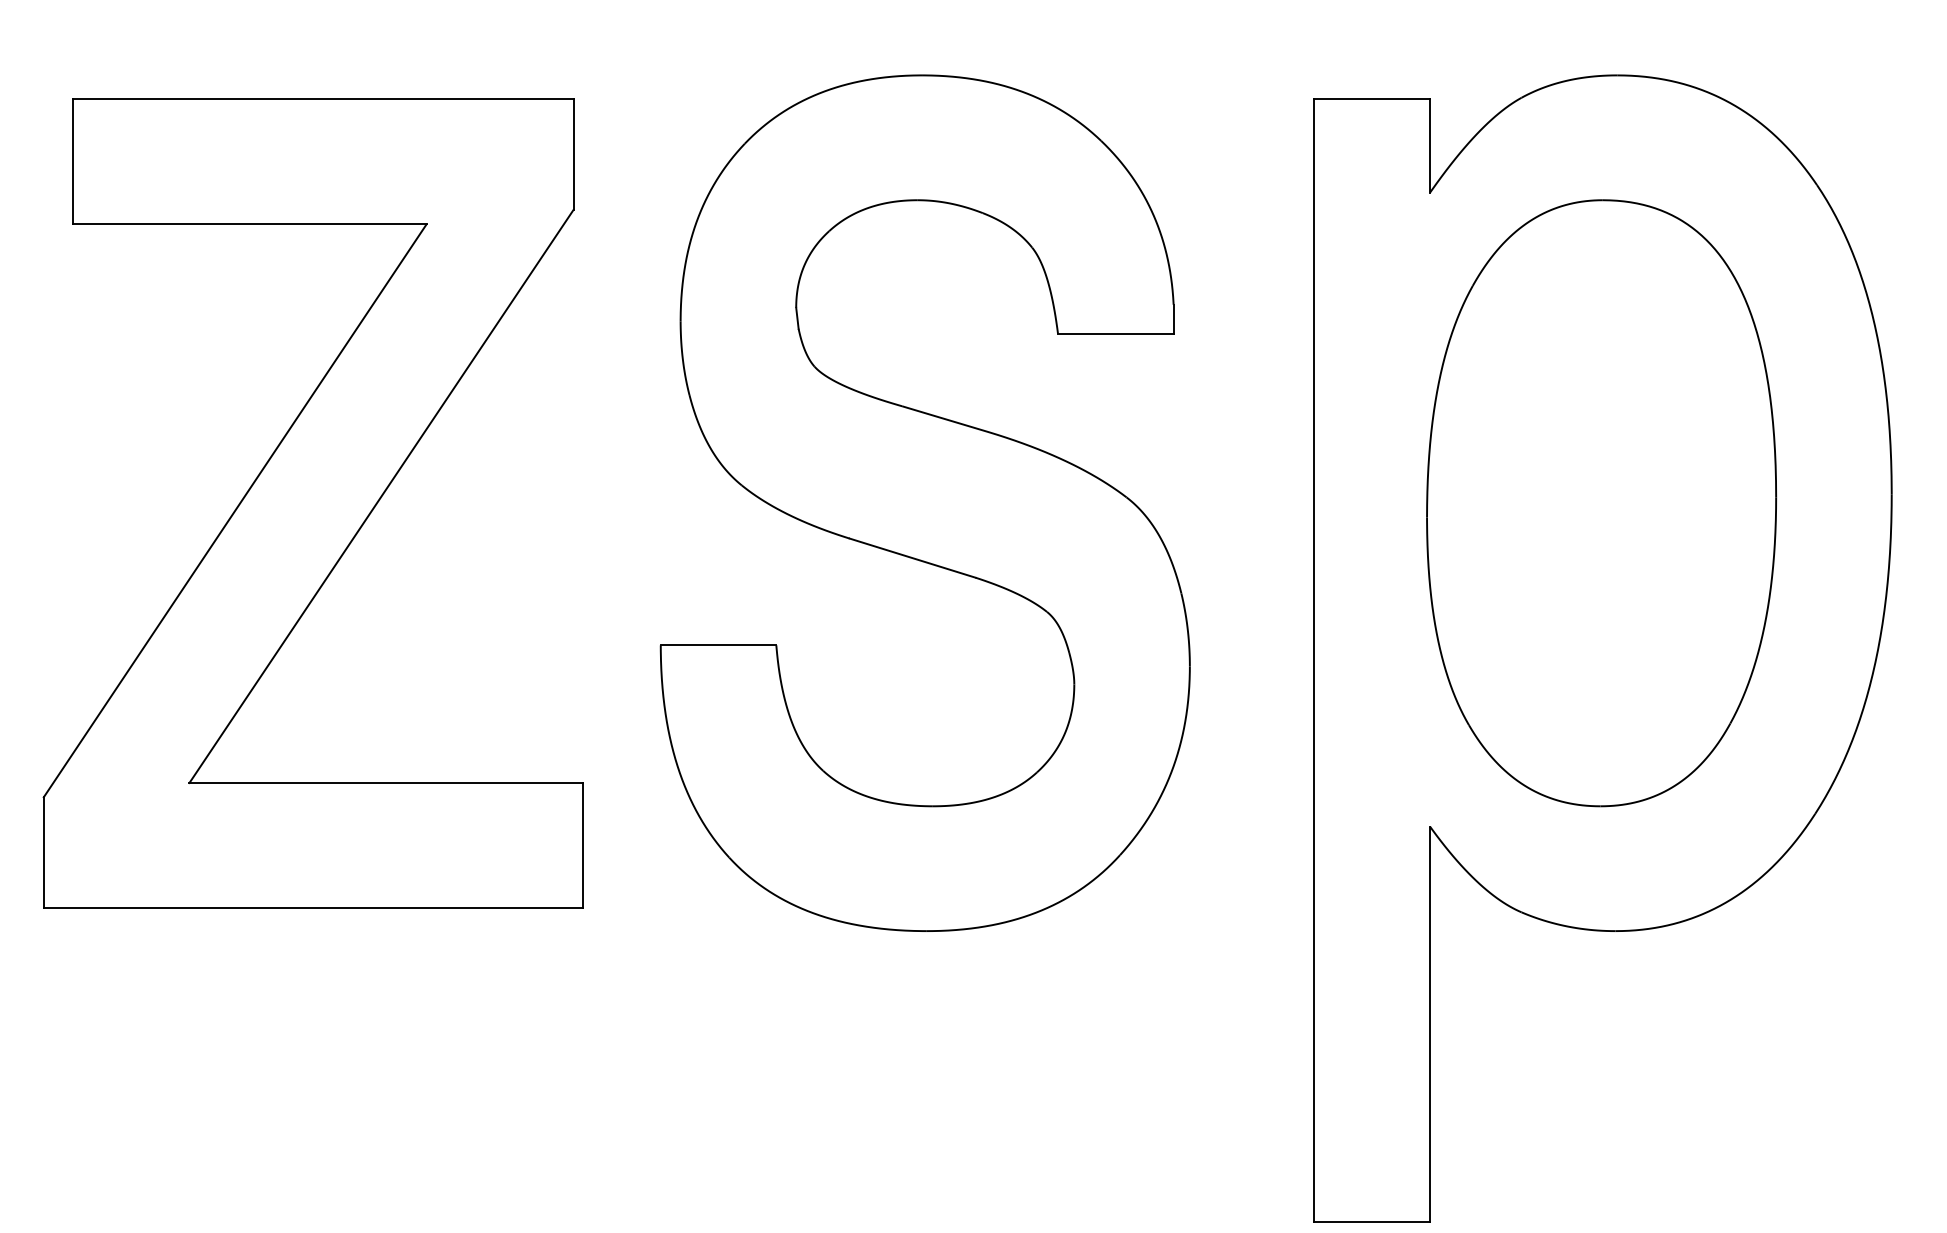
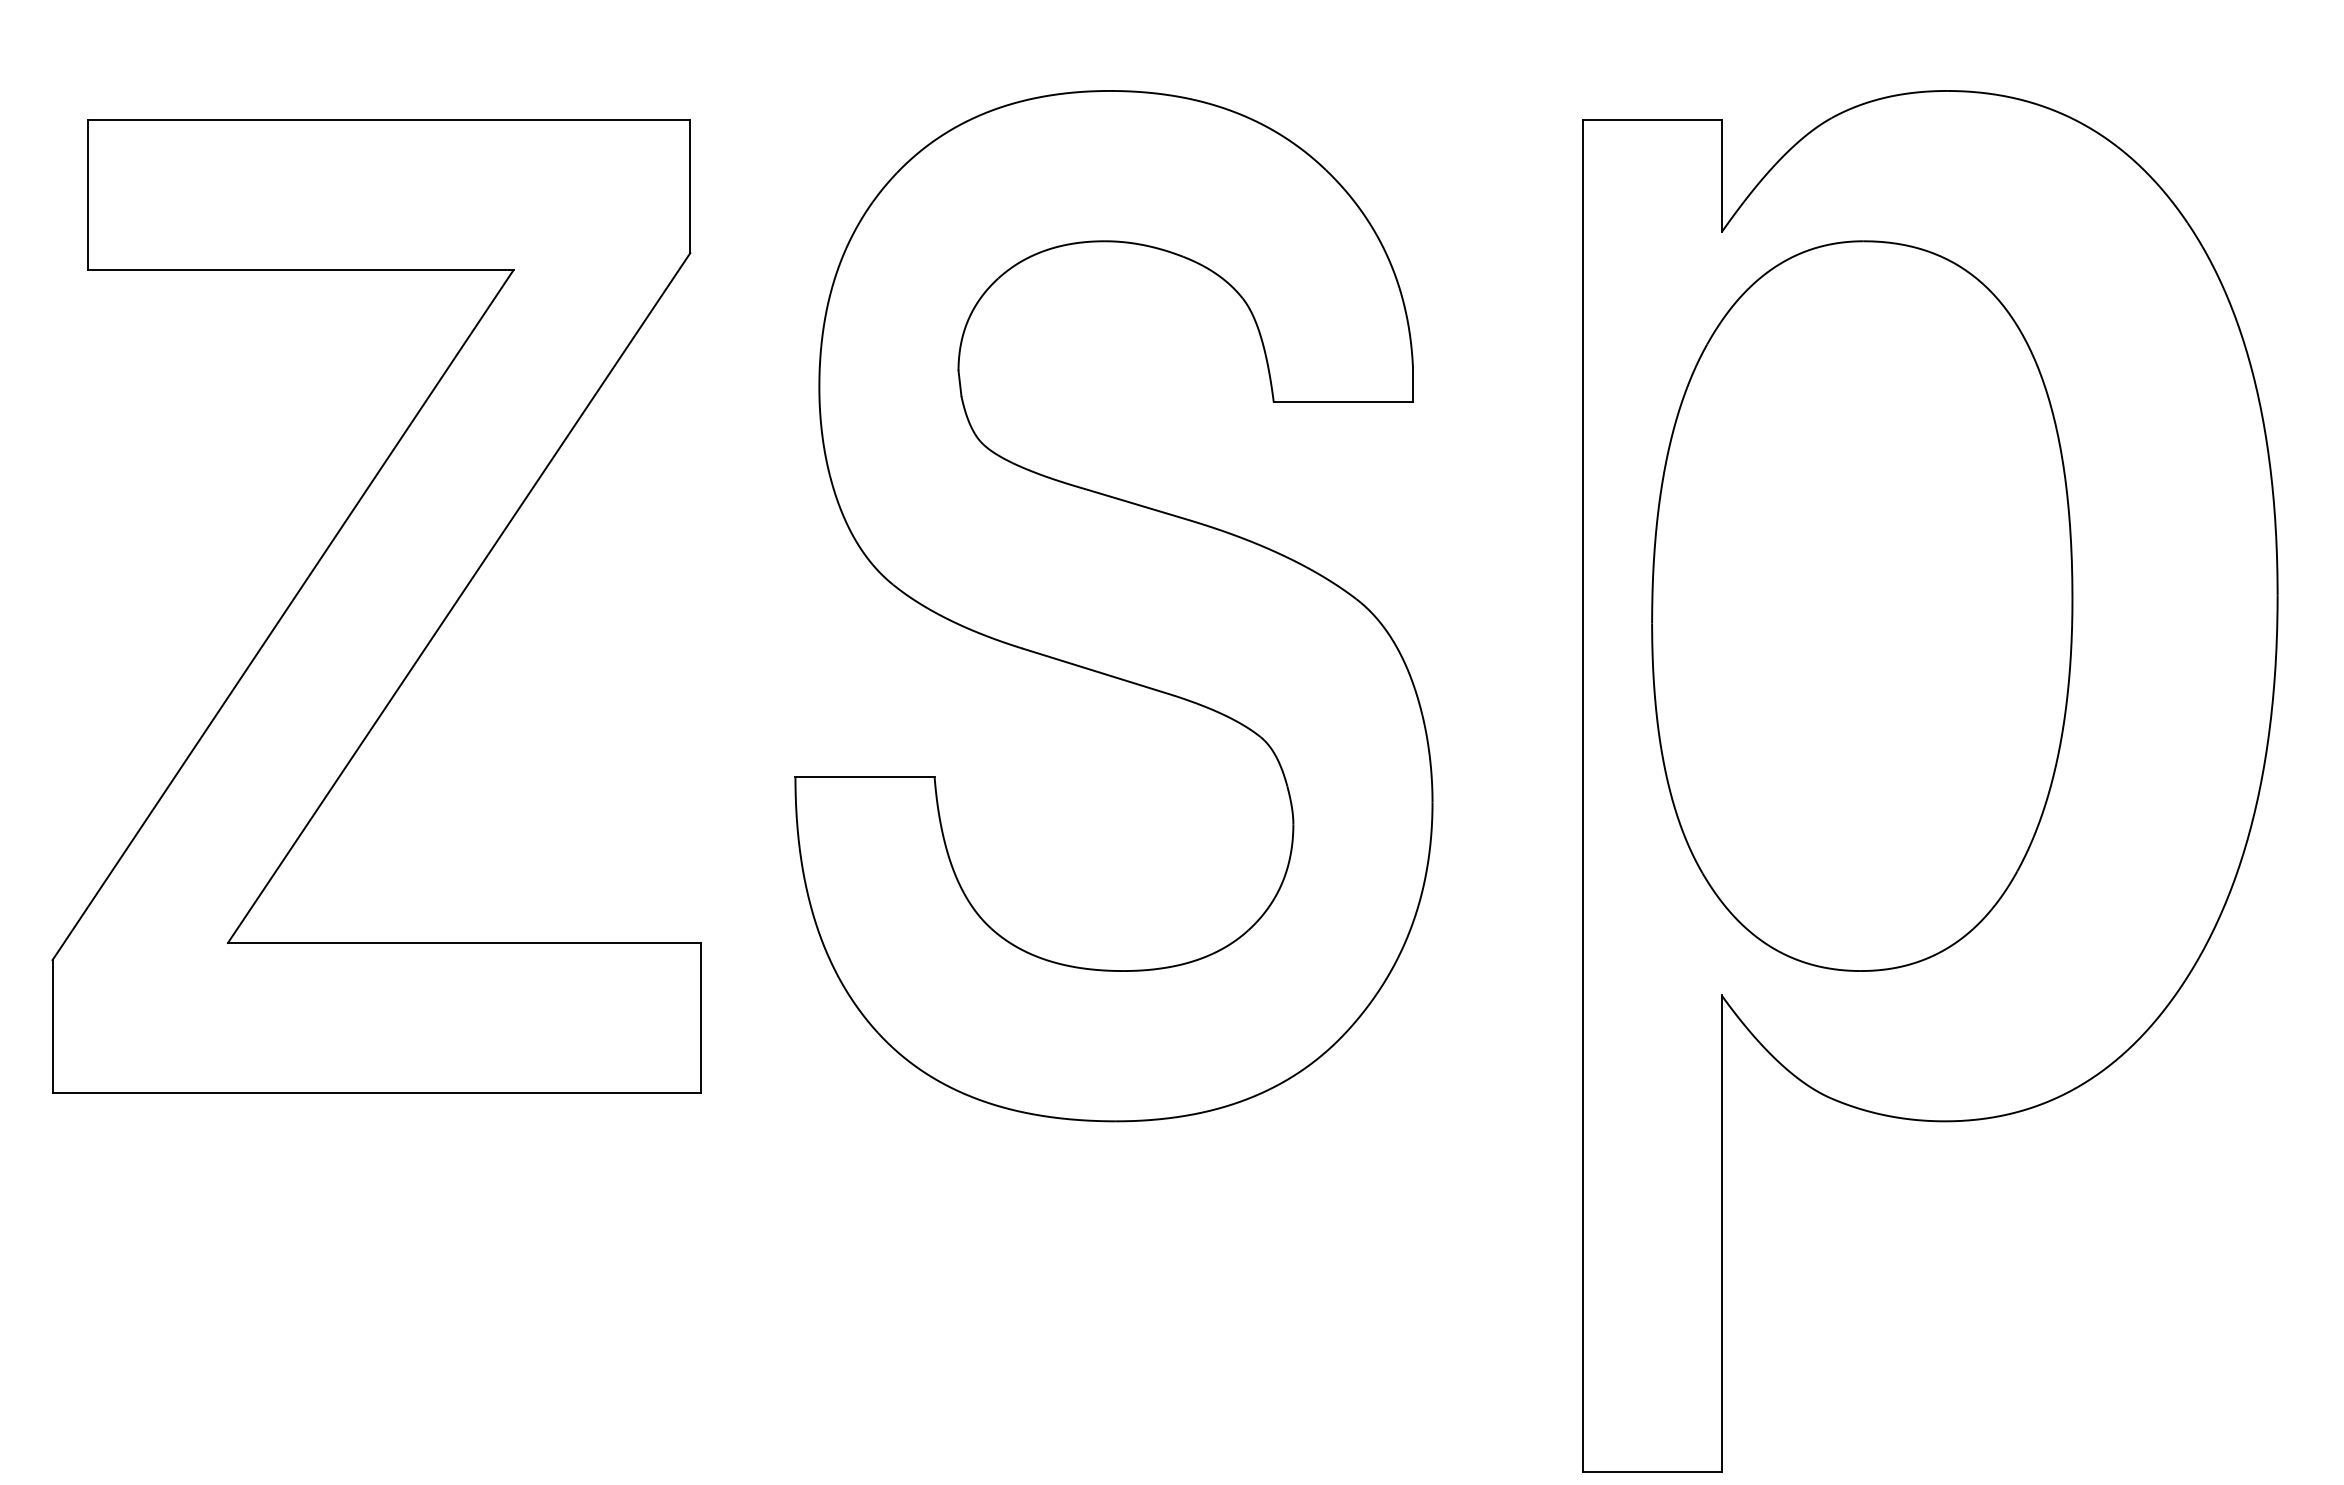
part: (1601, 502) -> (1862, 605), moved

